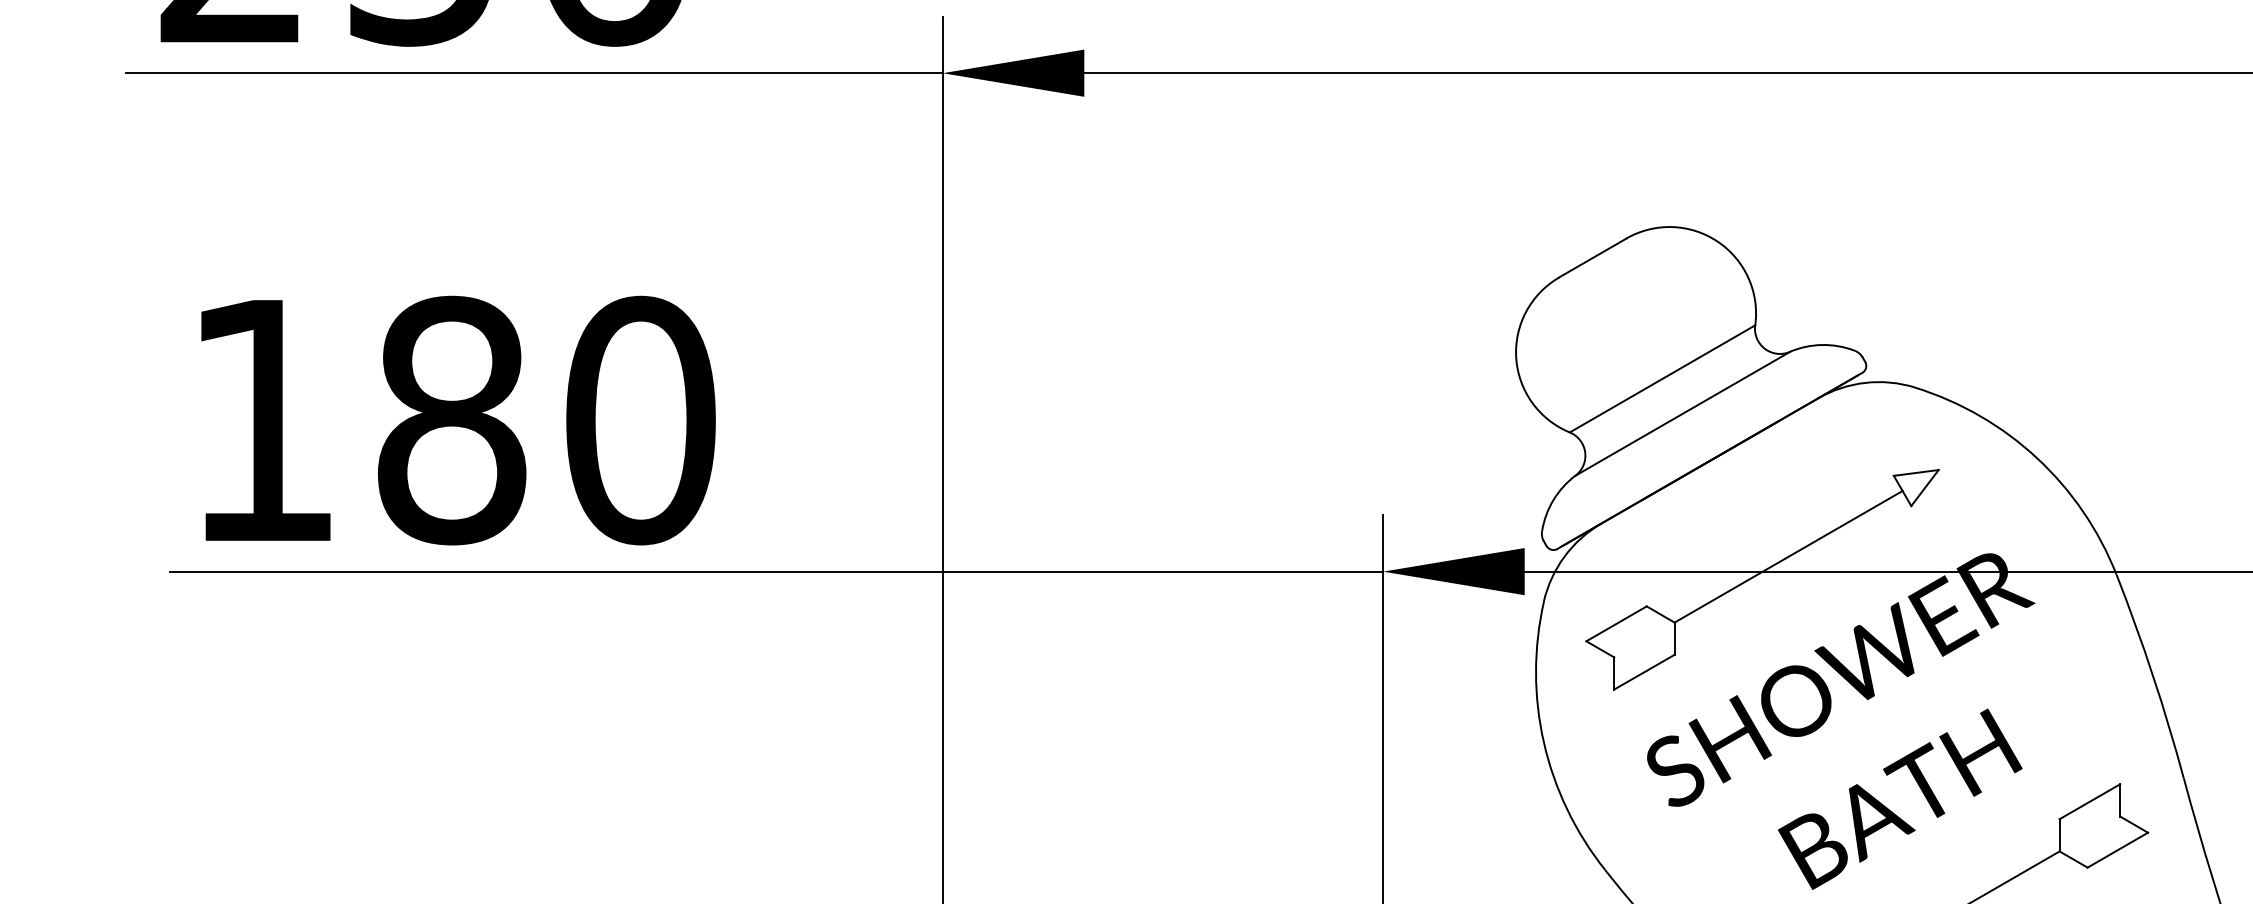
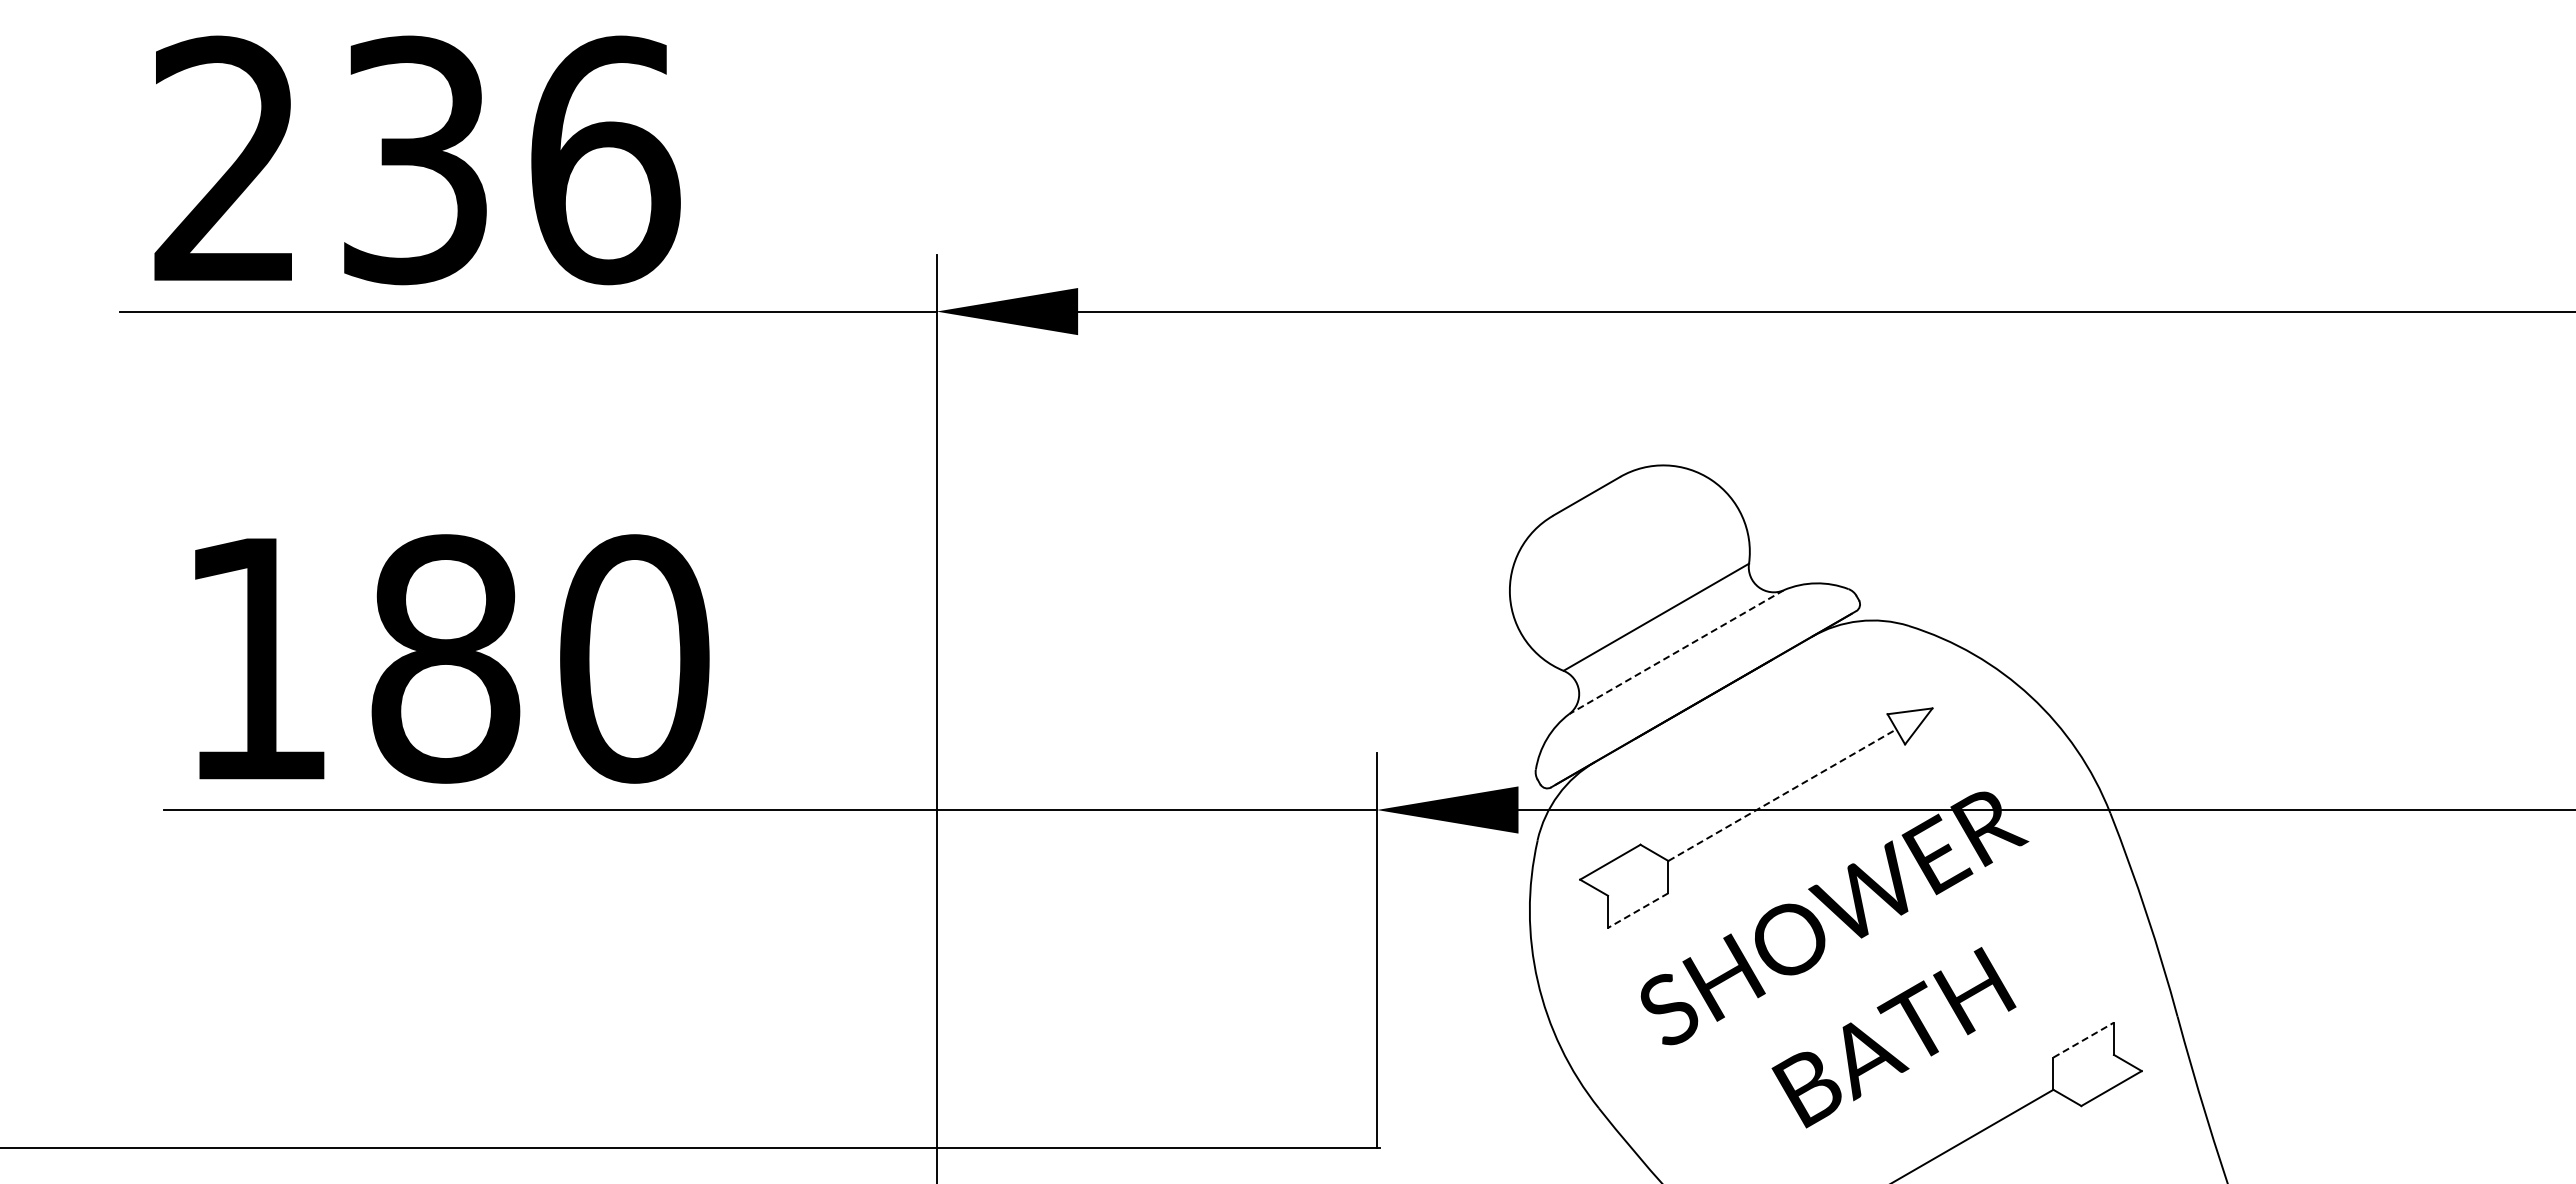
line: (1682, 414) -> (1676, 652), solid -> dashed
line: (1788, 557) -> (1782, 795), solid -> dashed
line: (1644, 672) -> (1638, 910), solid -> dashed
line: (2089, 802) -> (2083, 1040), solid -> dashed

